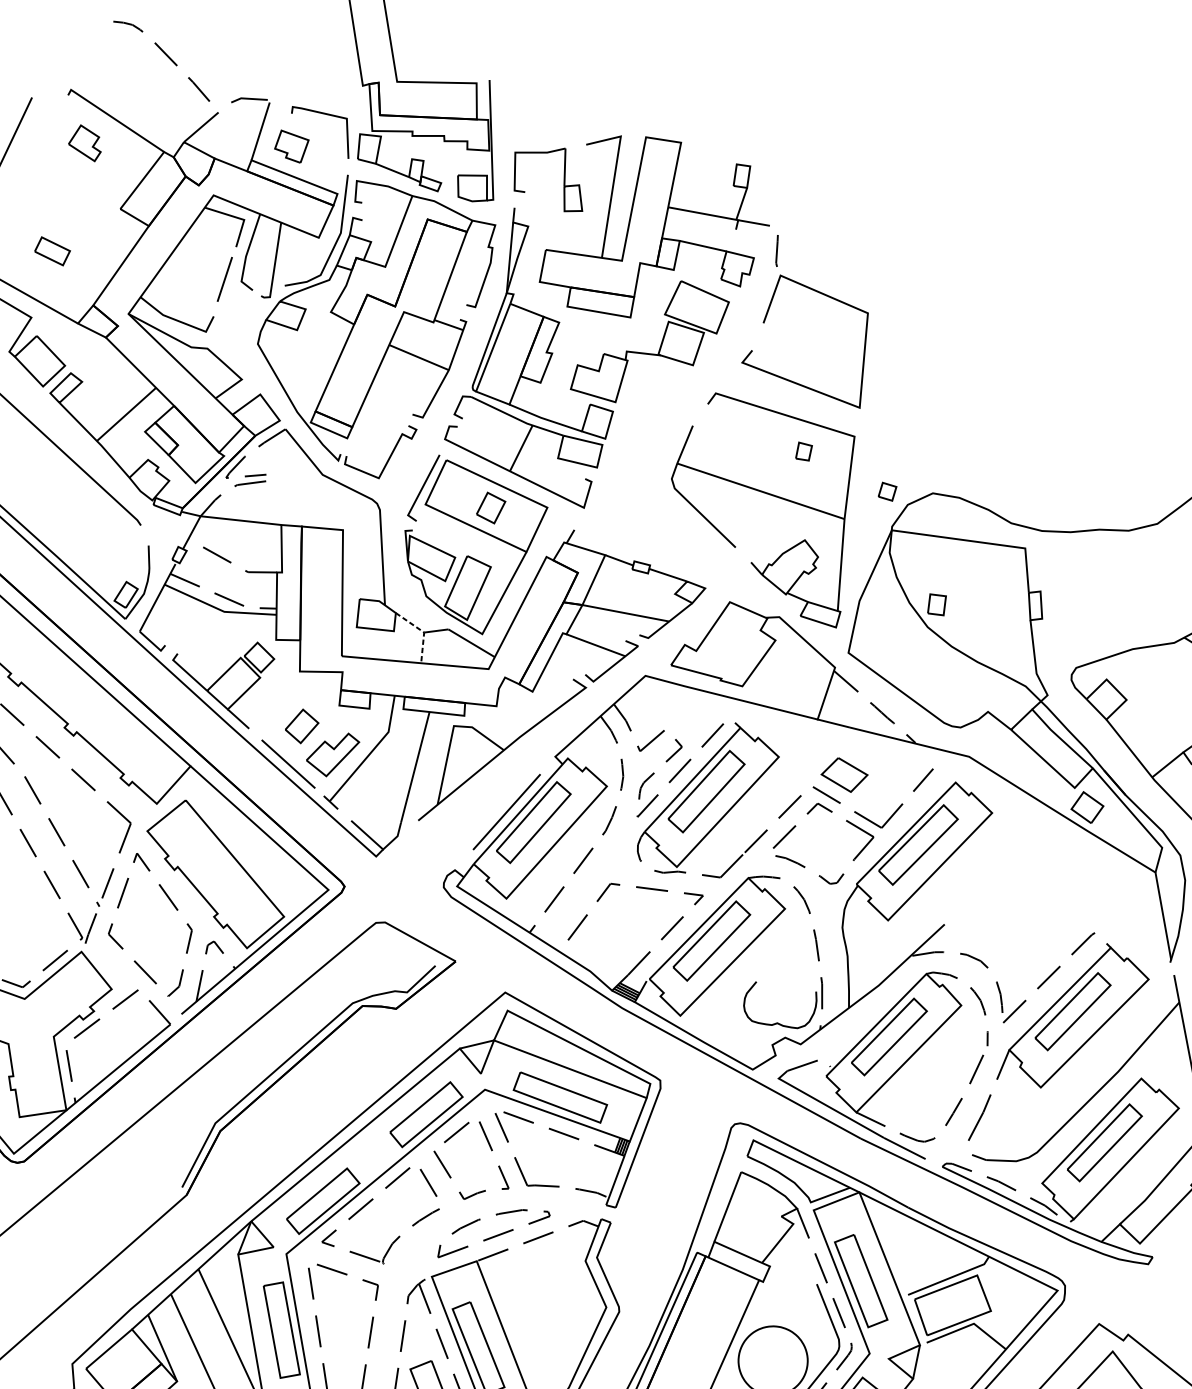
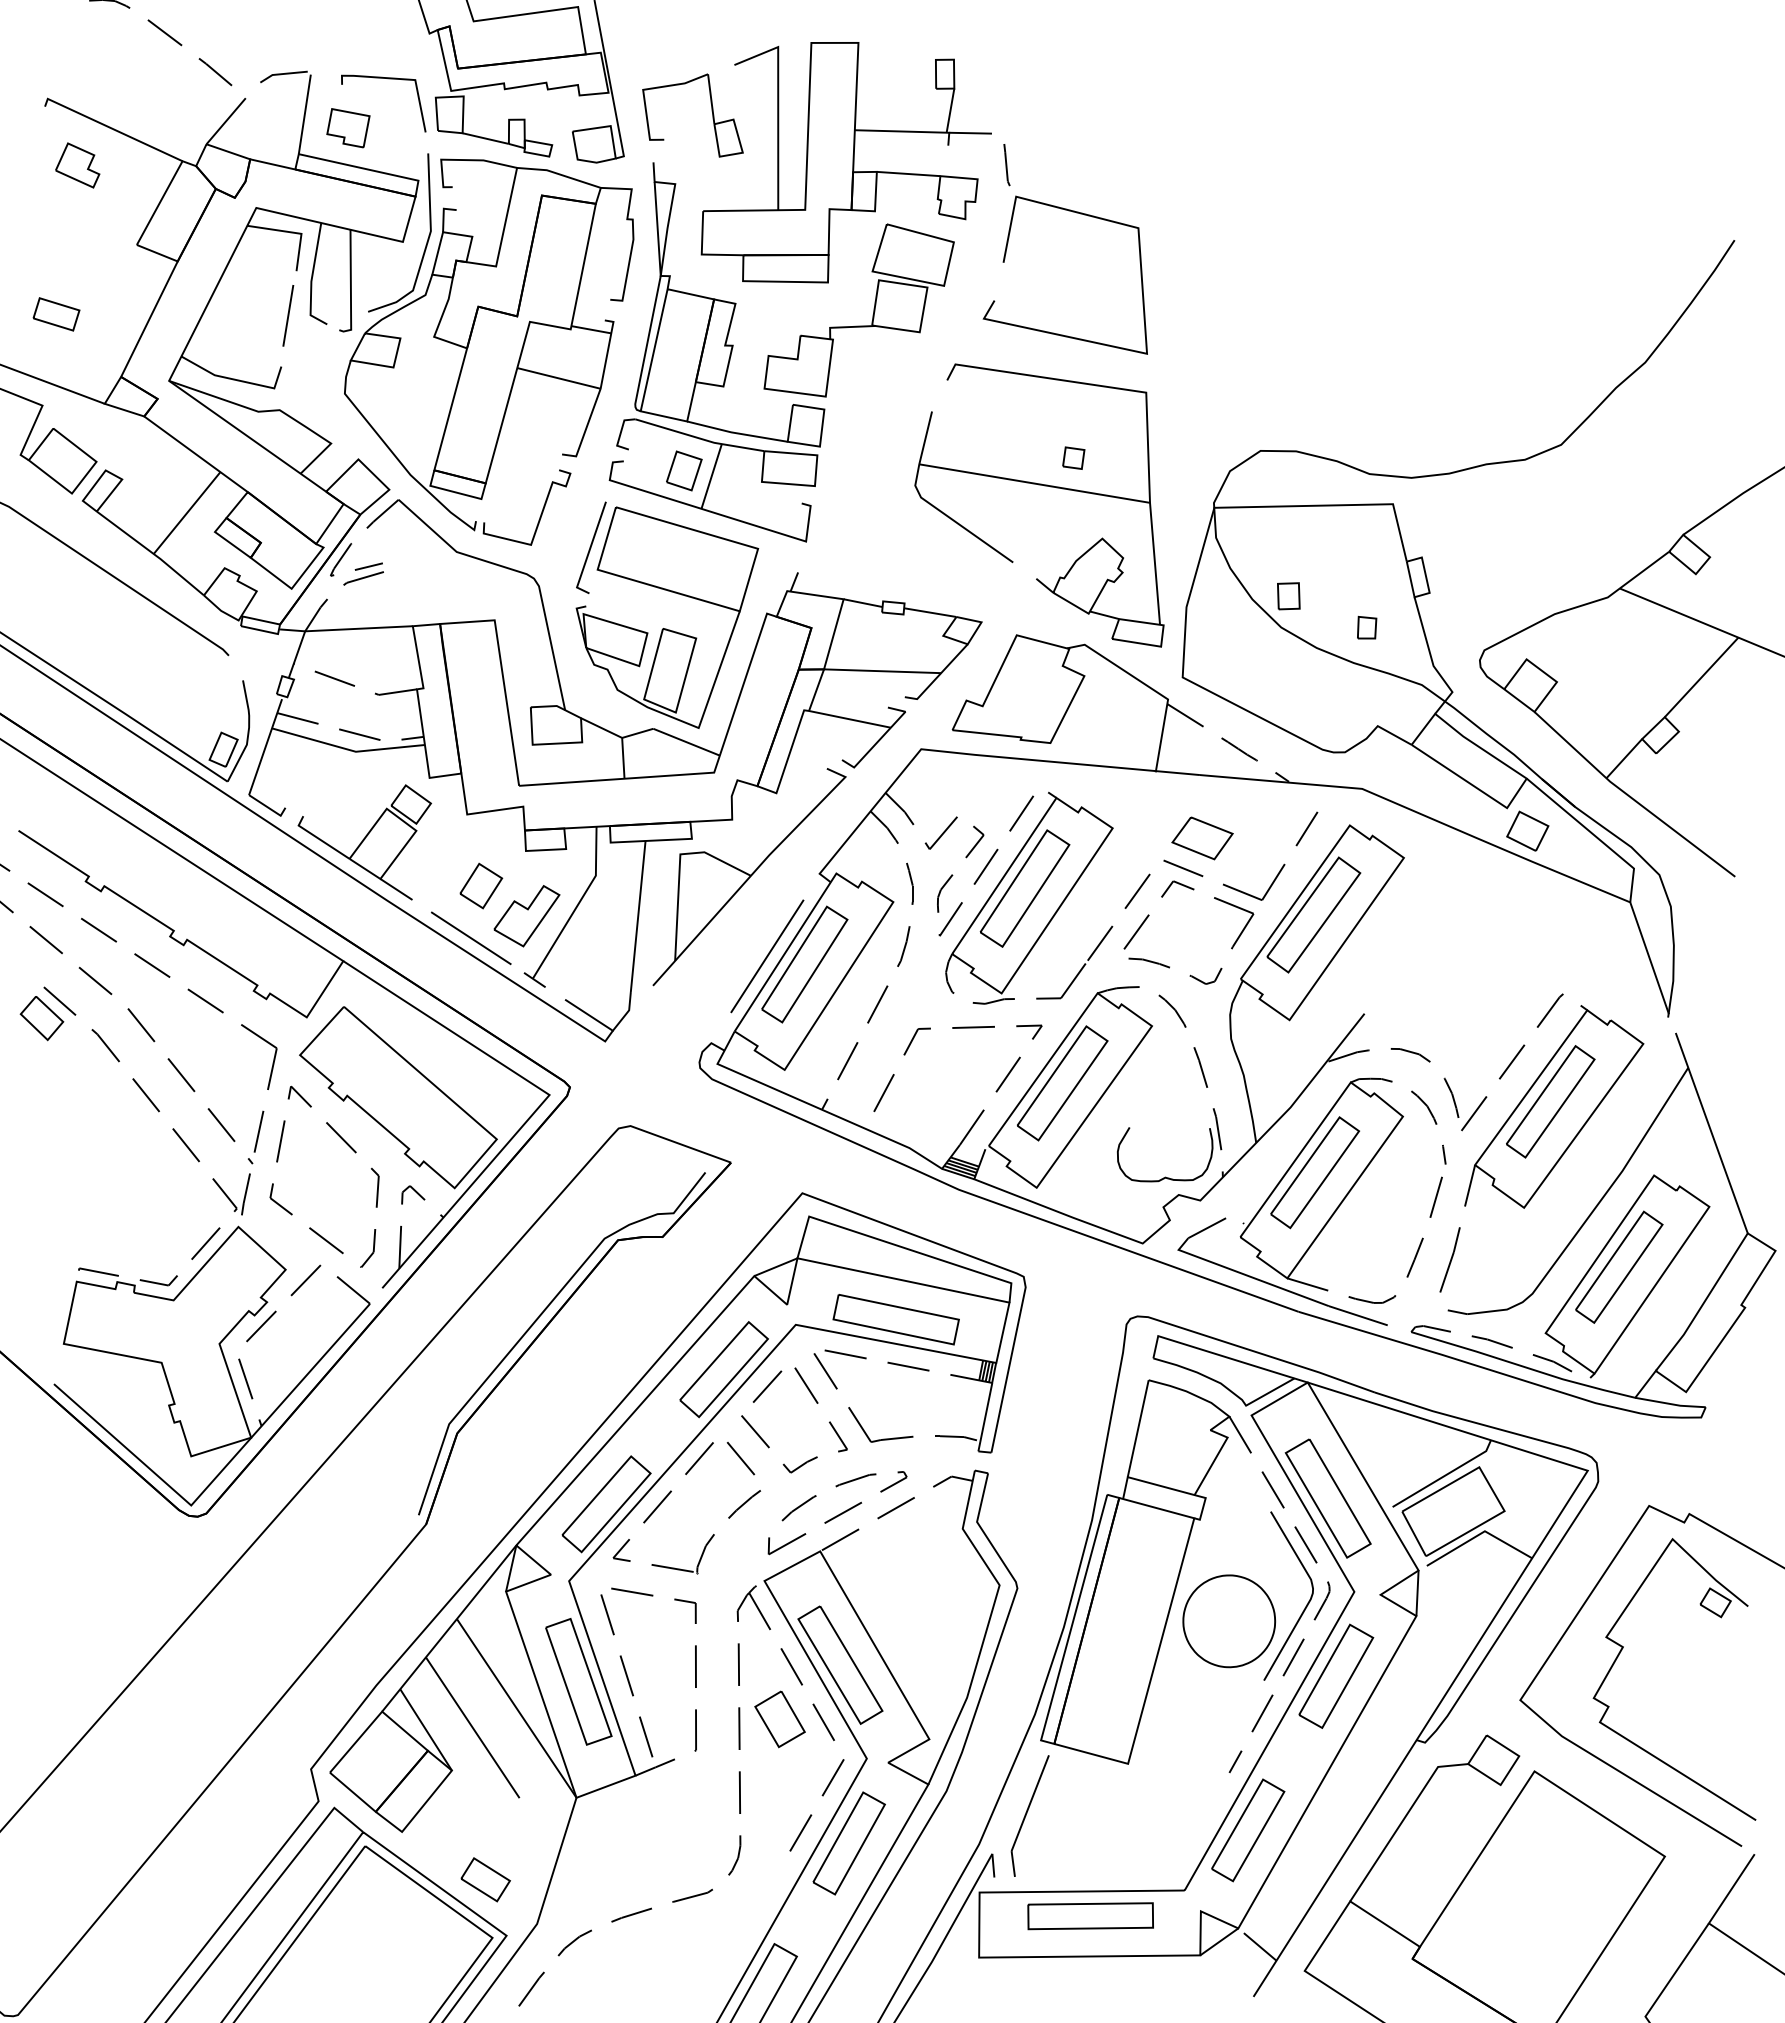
part: (804, 451) -> (1367, 627), moved
part: (887, 491) -> (1073, 457), moved
part: (491, 507) -> (684, 470), moved
line: (423, 632) -> (620, 737), dashed -> solid

